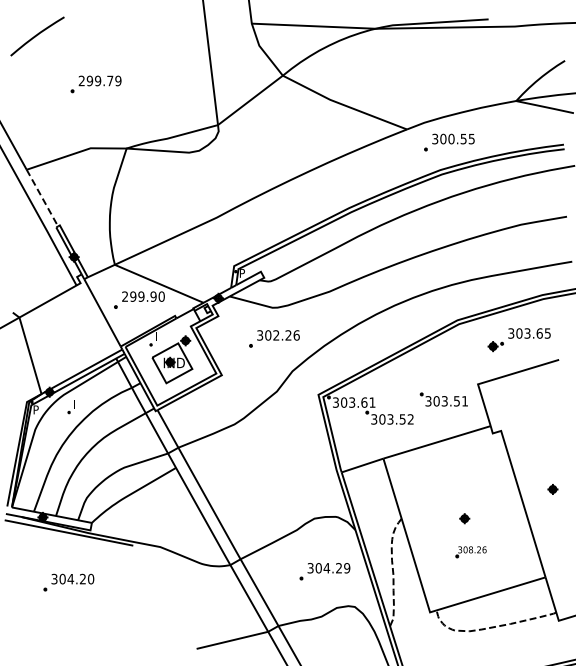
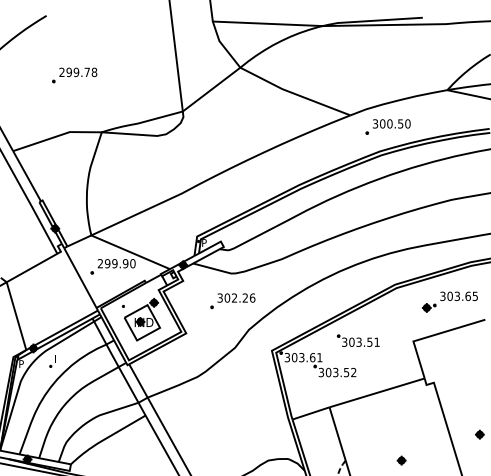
text: (118, 80) -> (94, 71), 299.79 -> 299.78
text: (471, 138) -> (407, 123), 300.55 -> 300.50
line: (42, 198) -> (27, 176), dashed -> solid
part: (443, 399) -> (357, 340), moved

